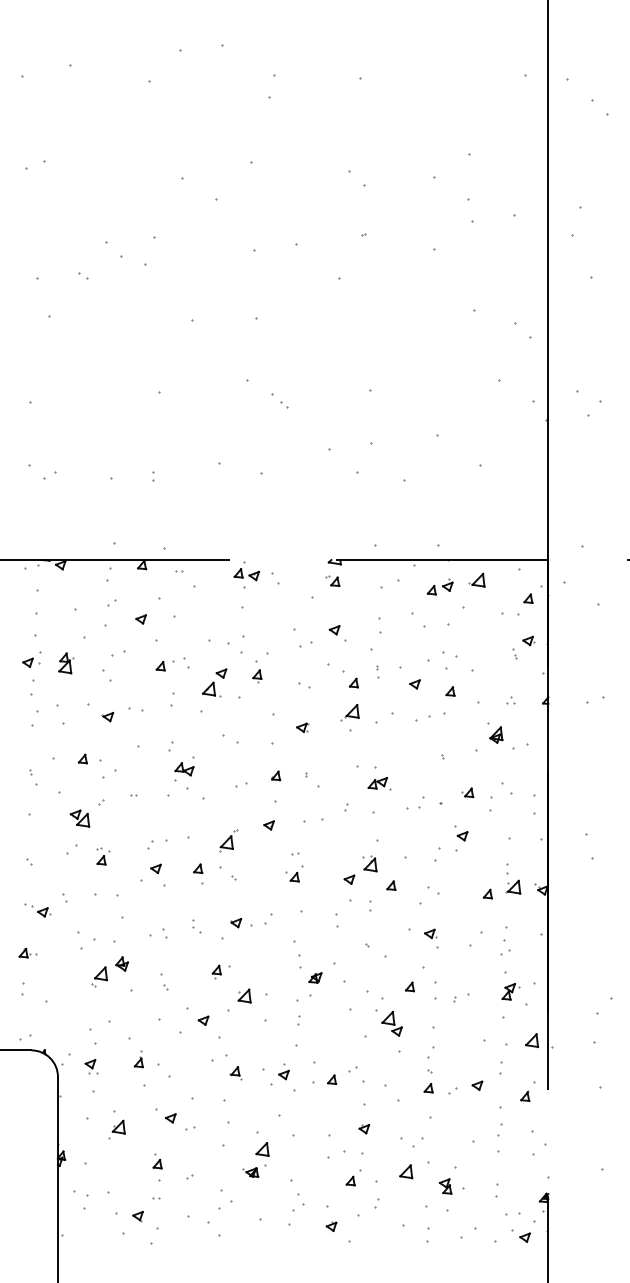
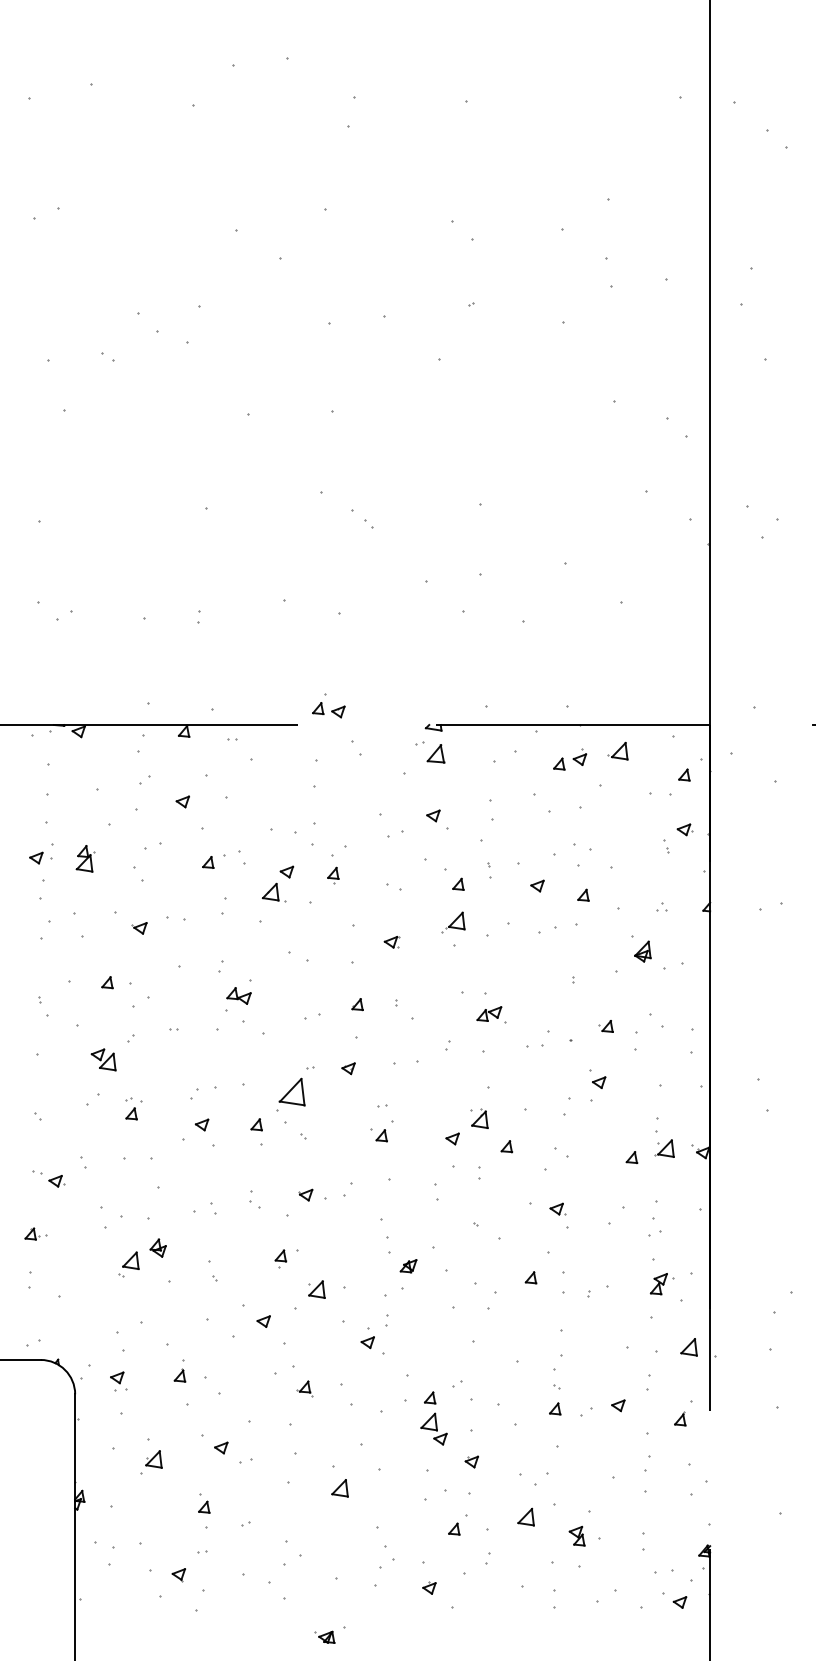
part: (246, 571) -> (328, 706), moved
part: (332, 580) -> (430, 751), size x1.6
part: (228, 840) -> (295, 1088), size x1.6
part: (391, 1023) -> (433, 1428), moved
part: (283, 1071) -> (367, 1338), moved
part: (254, 1170) -> (329, 1634), moved

